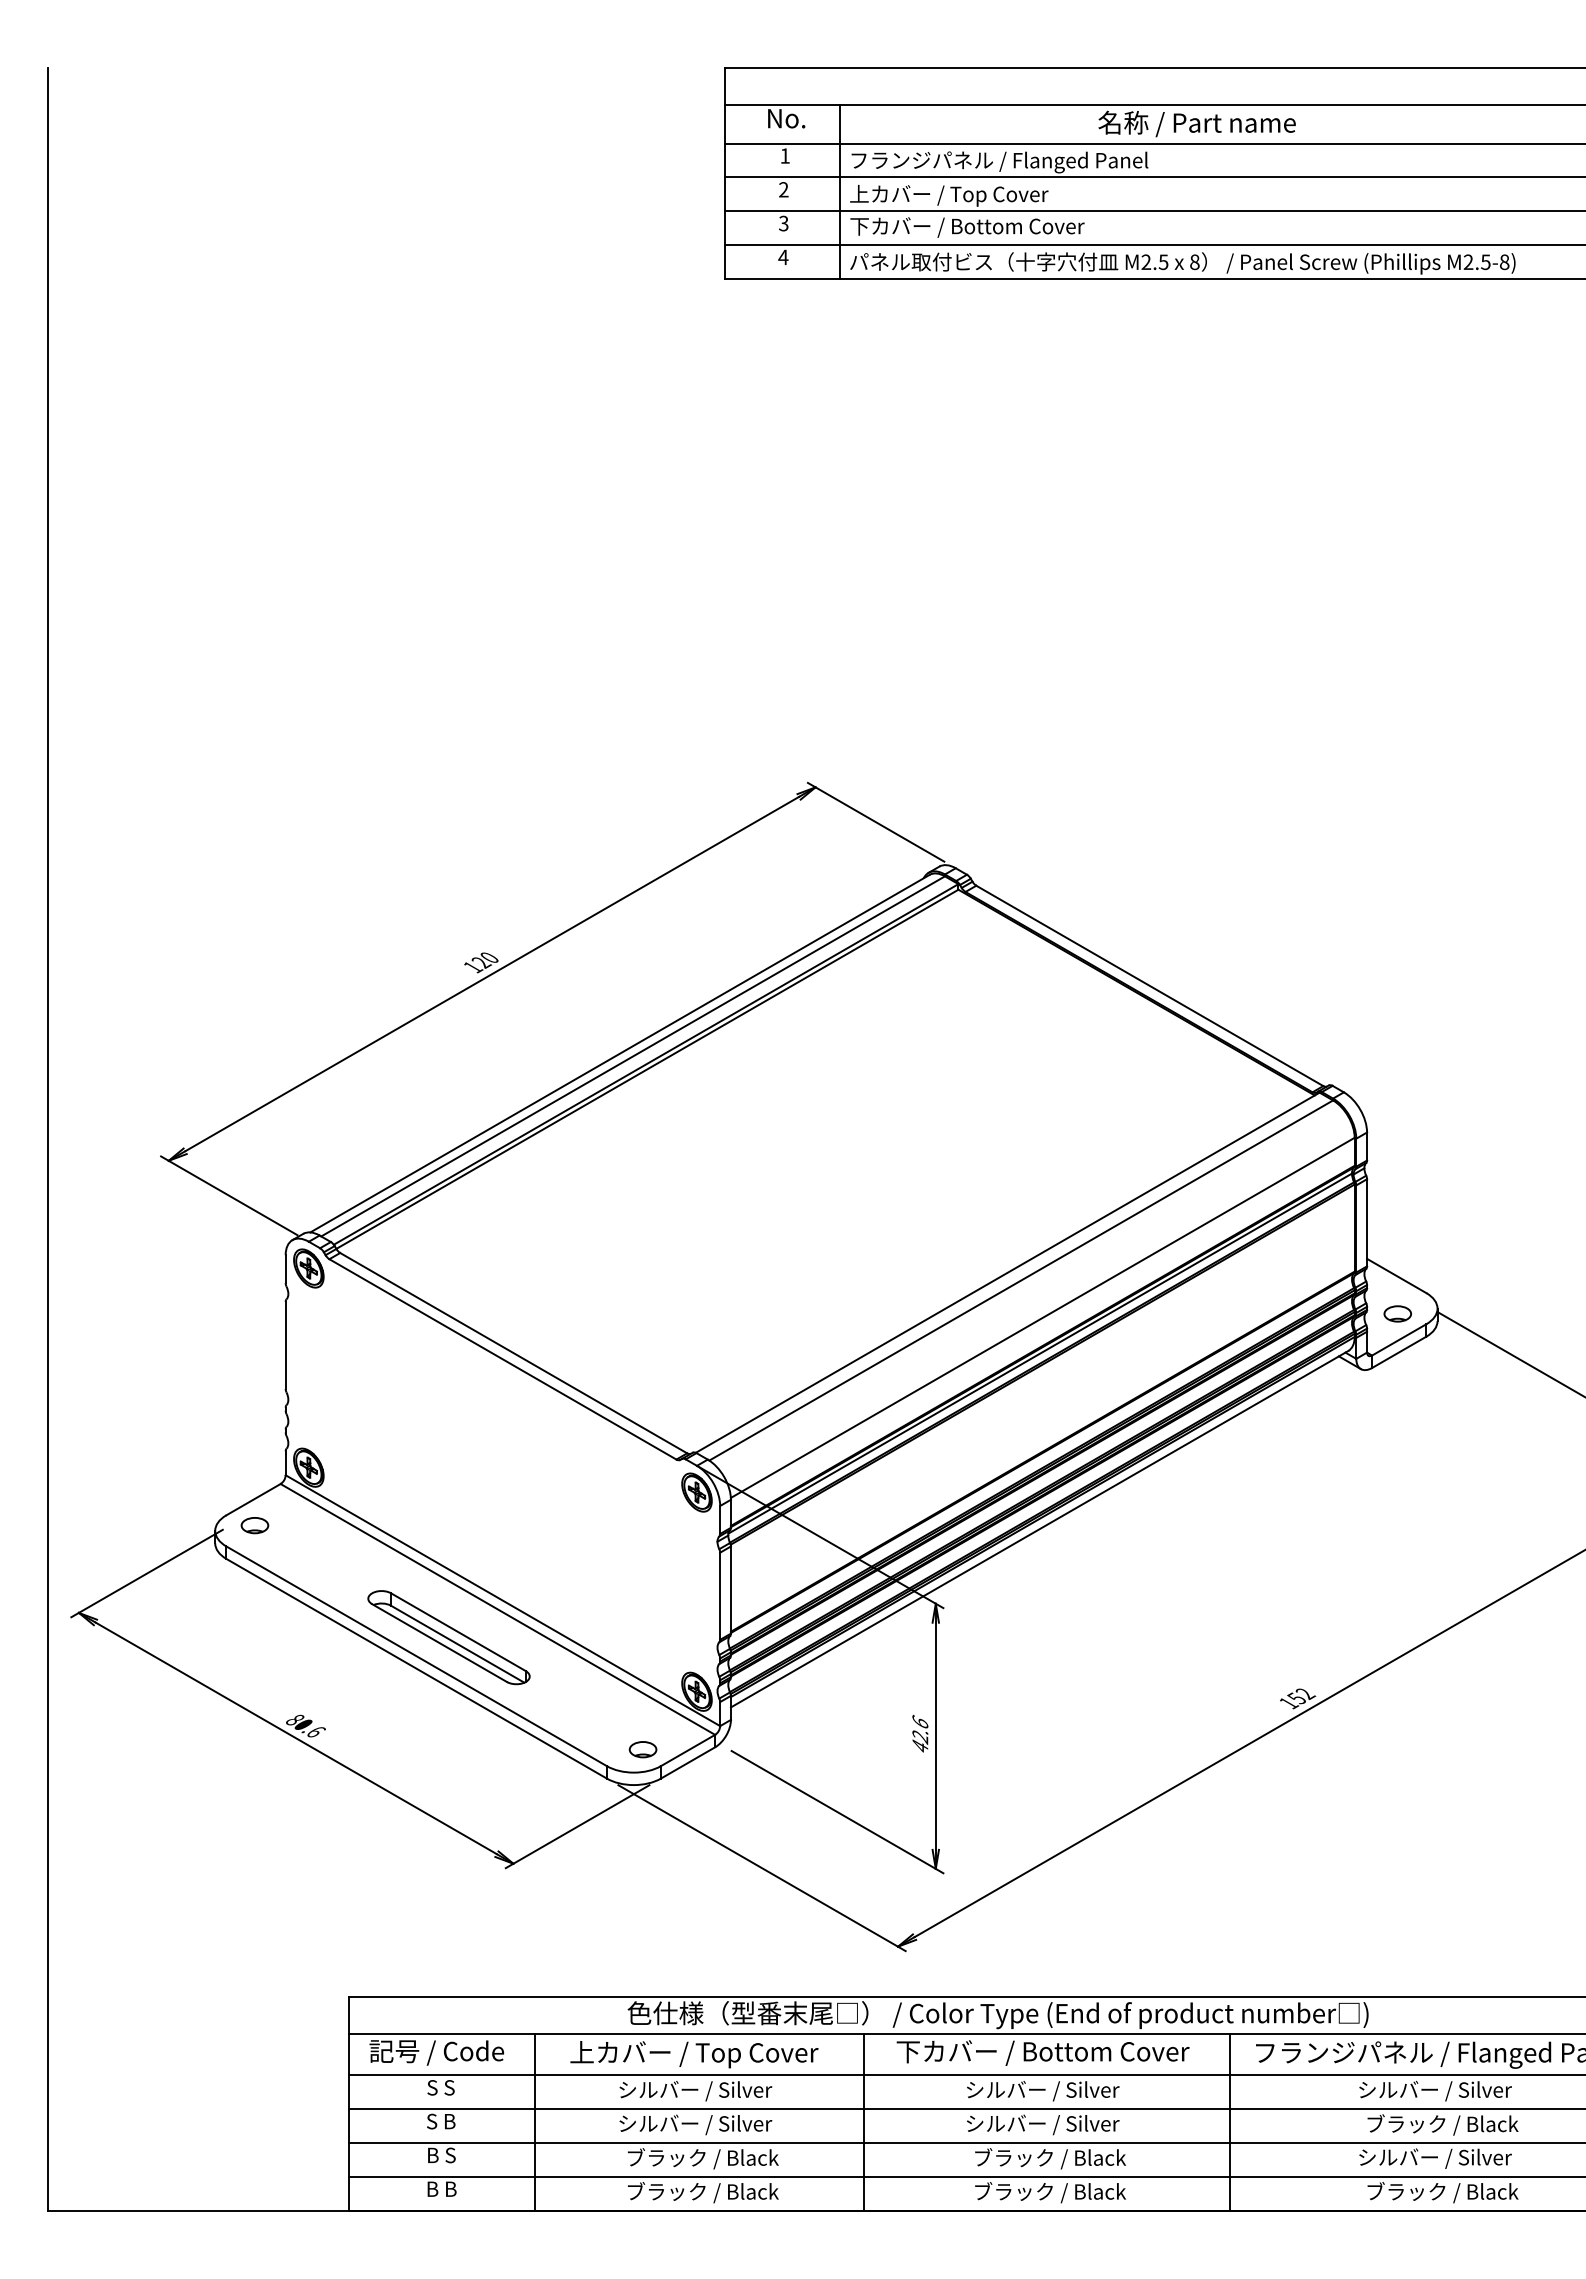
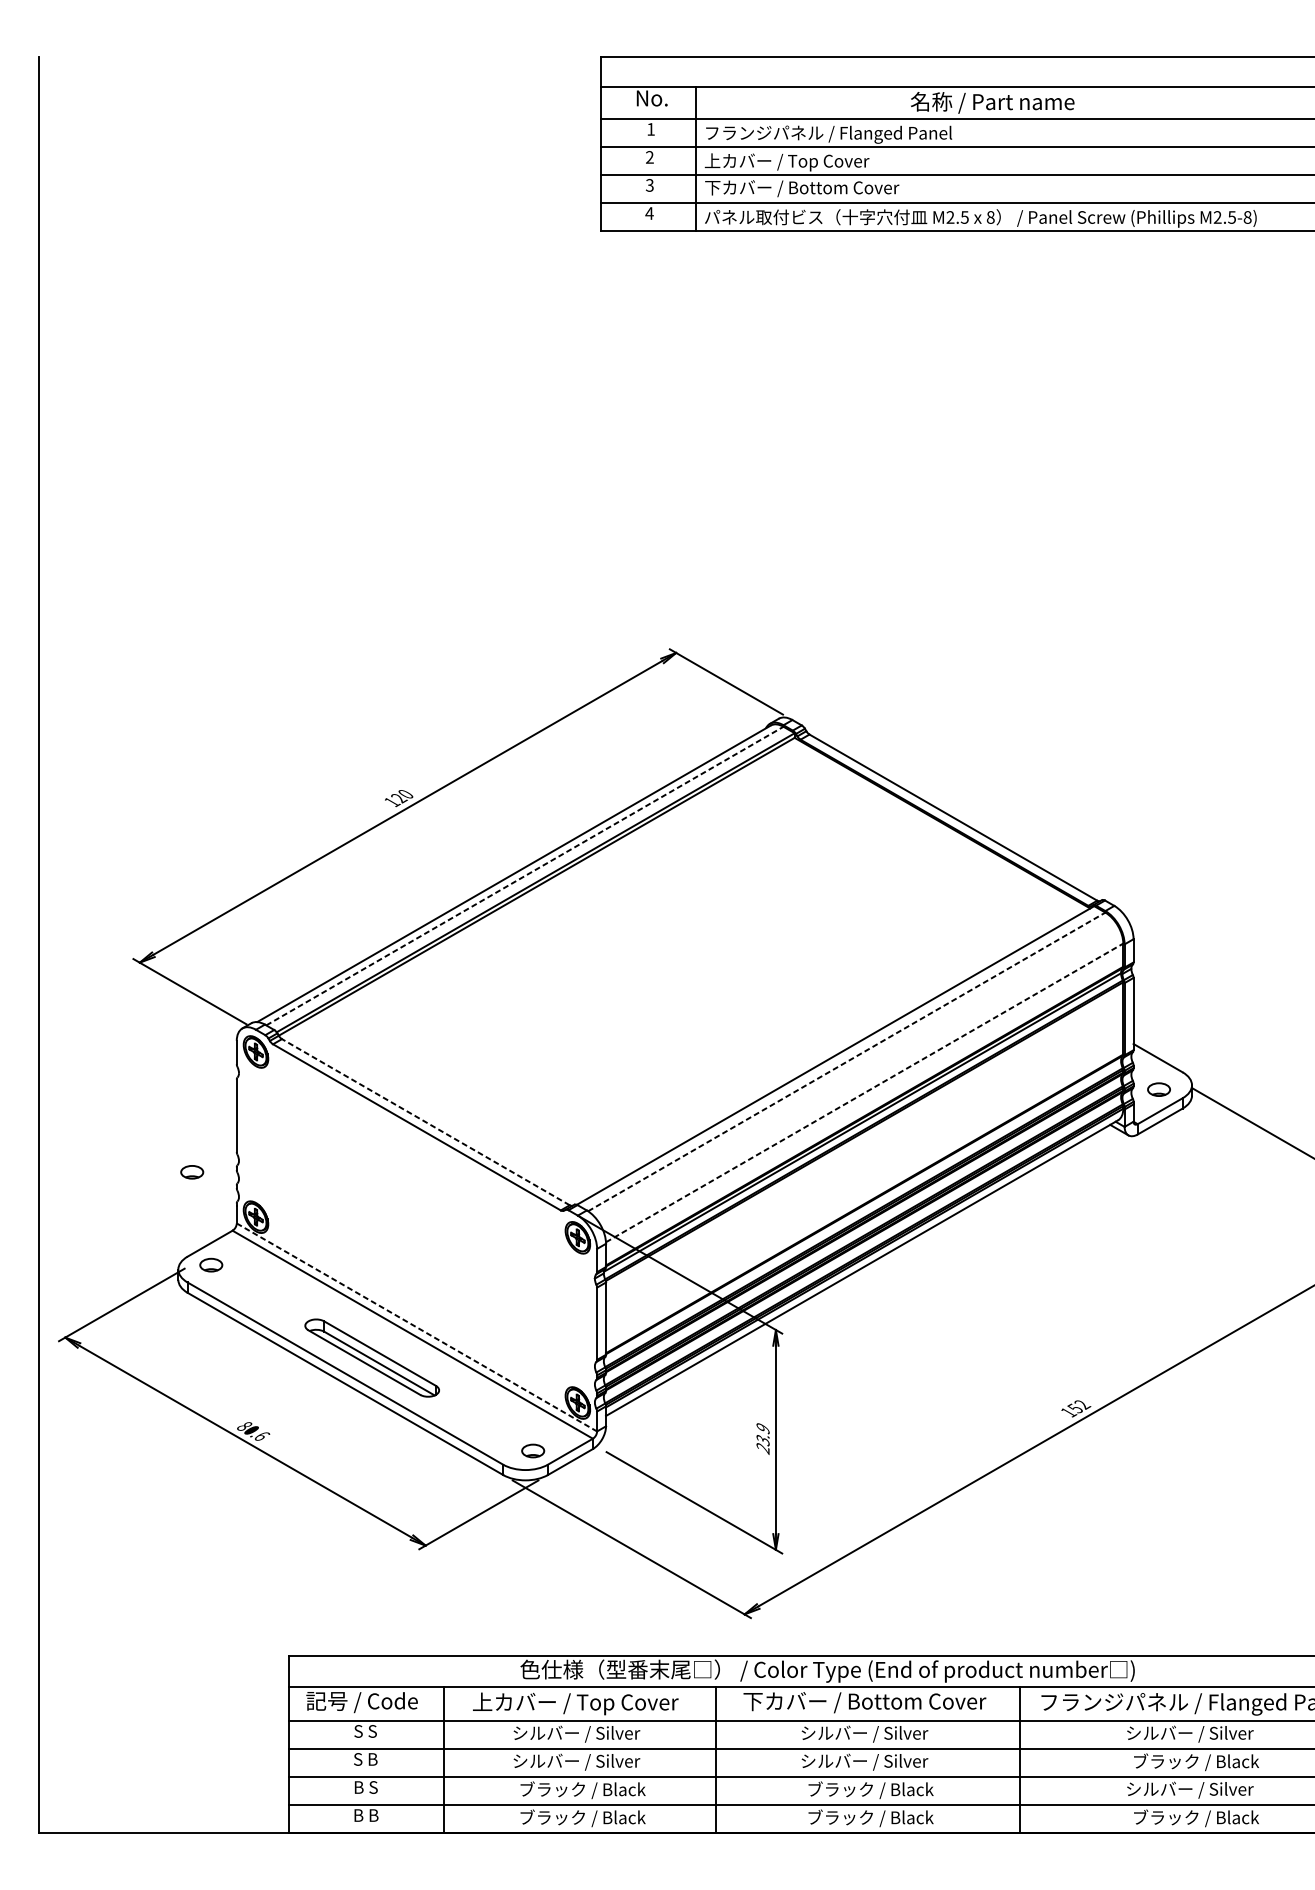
line: (633, 1056) -> (525, 876), solid -> dashed
line: (1021, 1280) -> (846, 1061), solid -> dashed
line: (1043, 1317) -> (865, 1092), solid -> dashed
line: (513, 1352) -> (425, 1121), solid -> dashed
part: (231, 1413) -> (191, 1172), added
line: (502, 1600) -> (416, 1327), solid -> dashed
text: (920, 1734) -> (763, 1438), 42.6 -> 23.9

